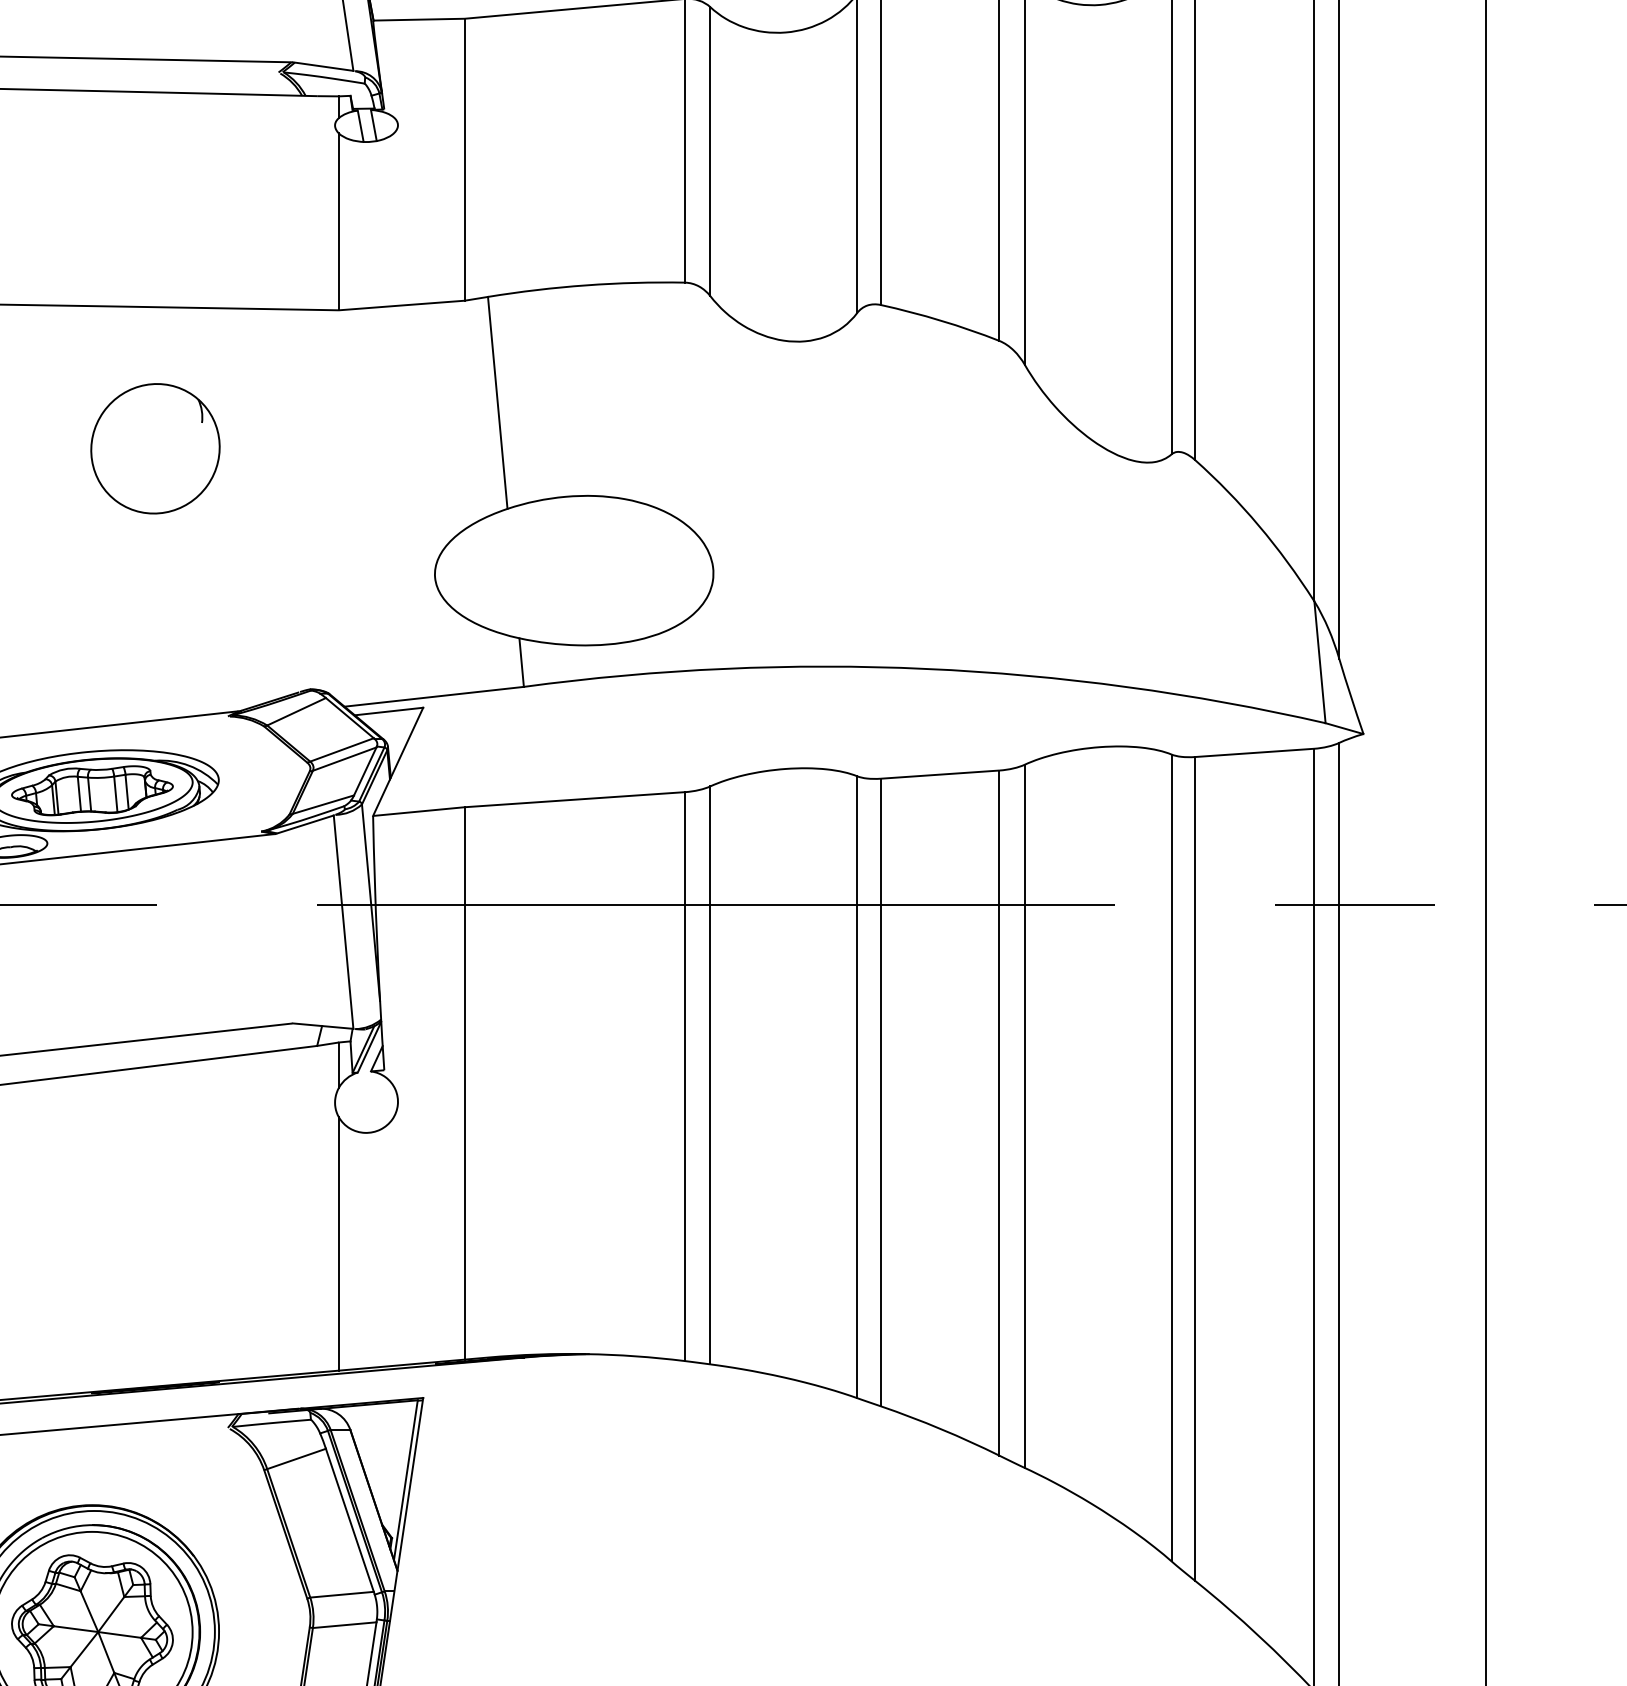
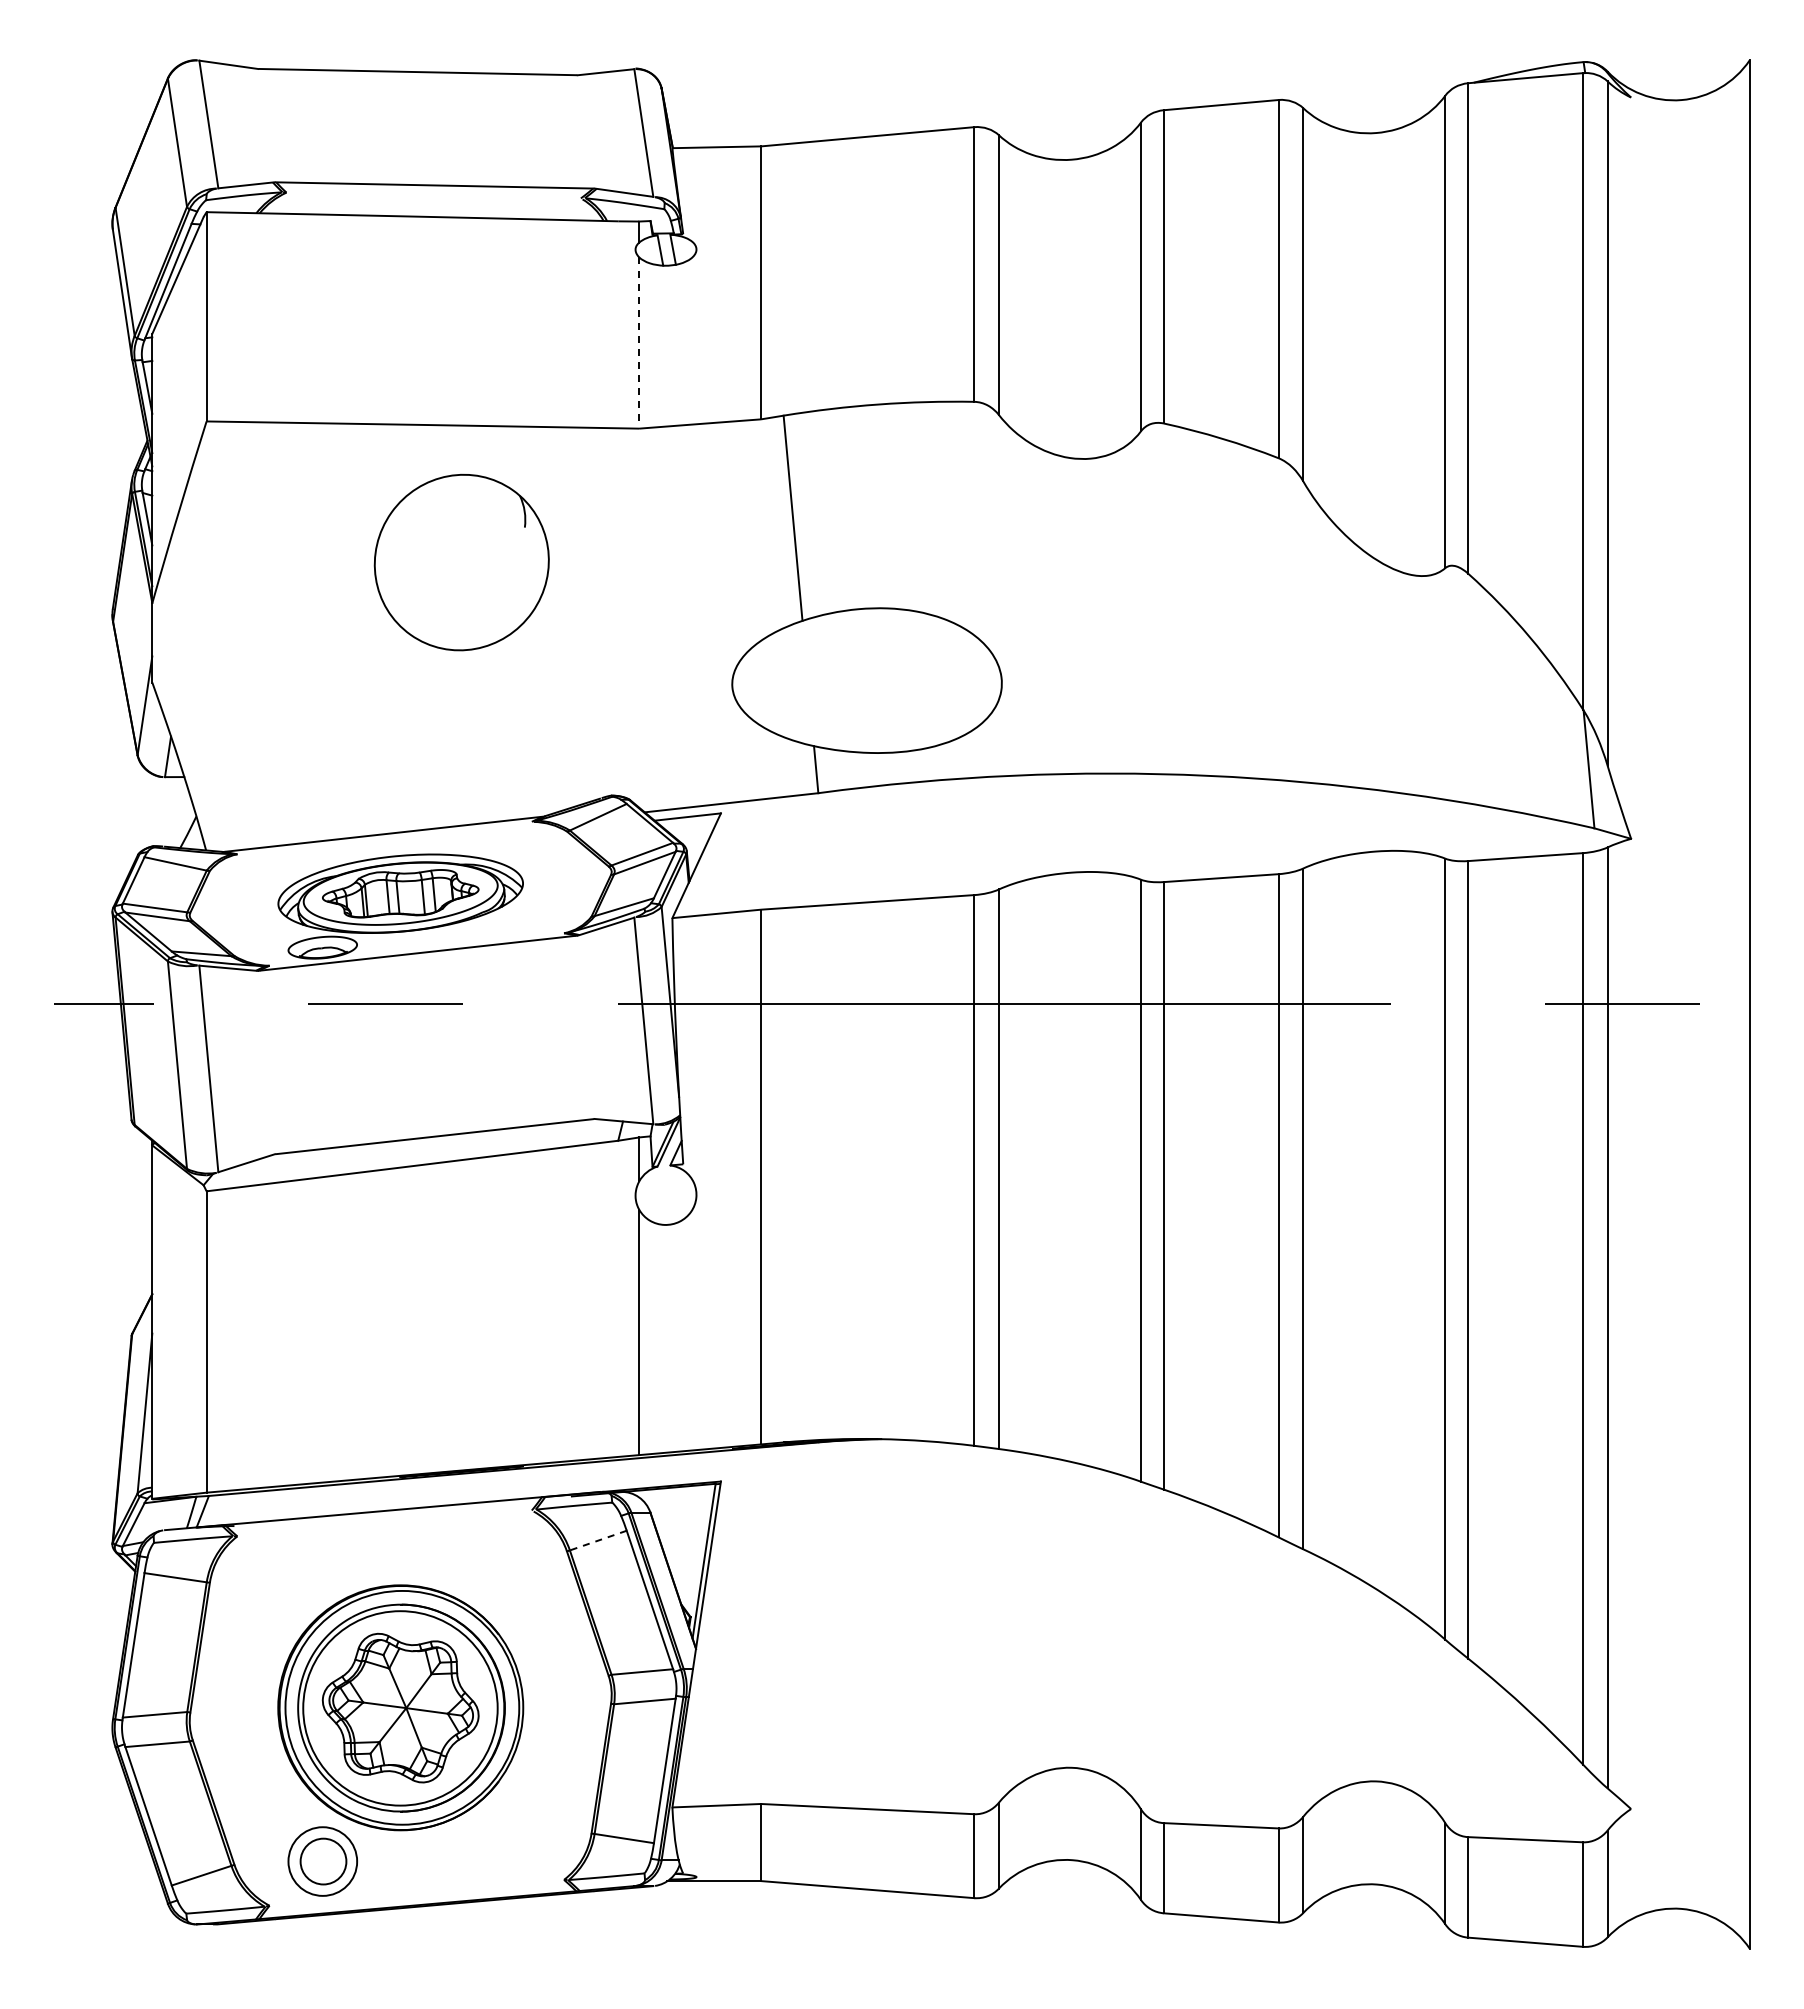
line: (339, 222) -> (639, 343), solid -> dashed
part: (155, 448) -> (461, 562), size x1.4
line: (295, 1458) -> (597, 1540), solid -> dashed

